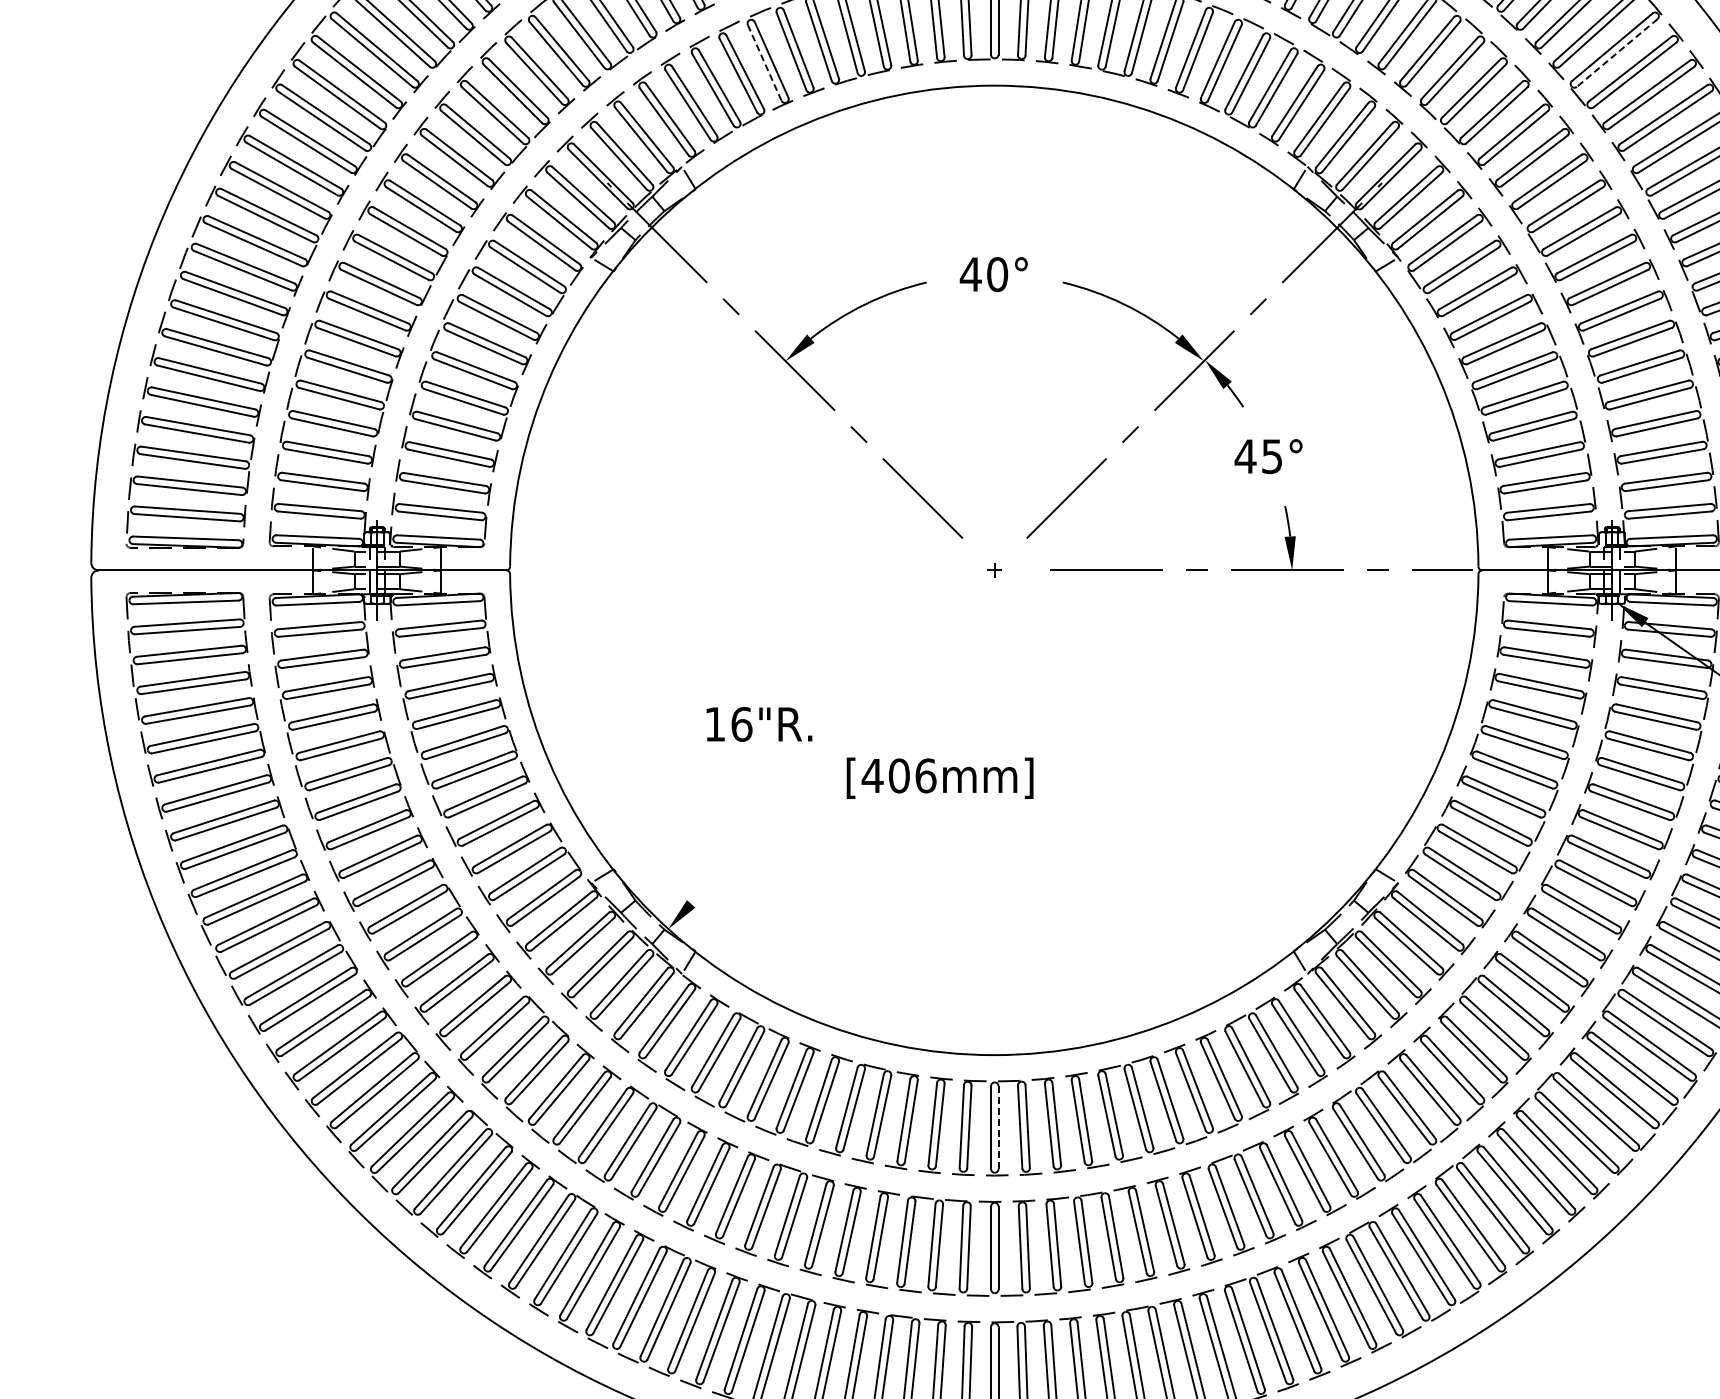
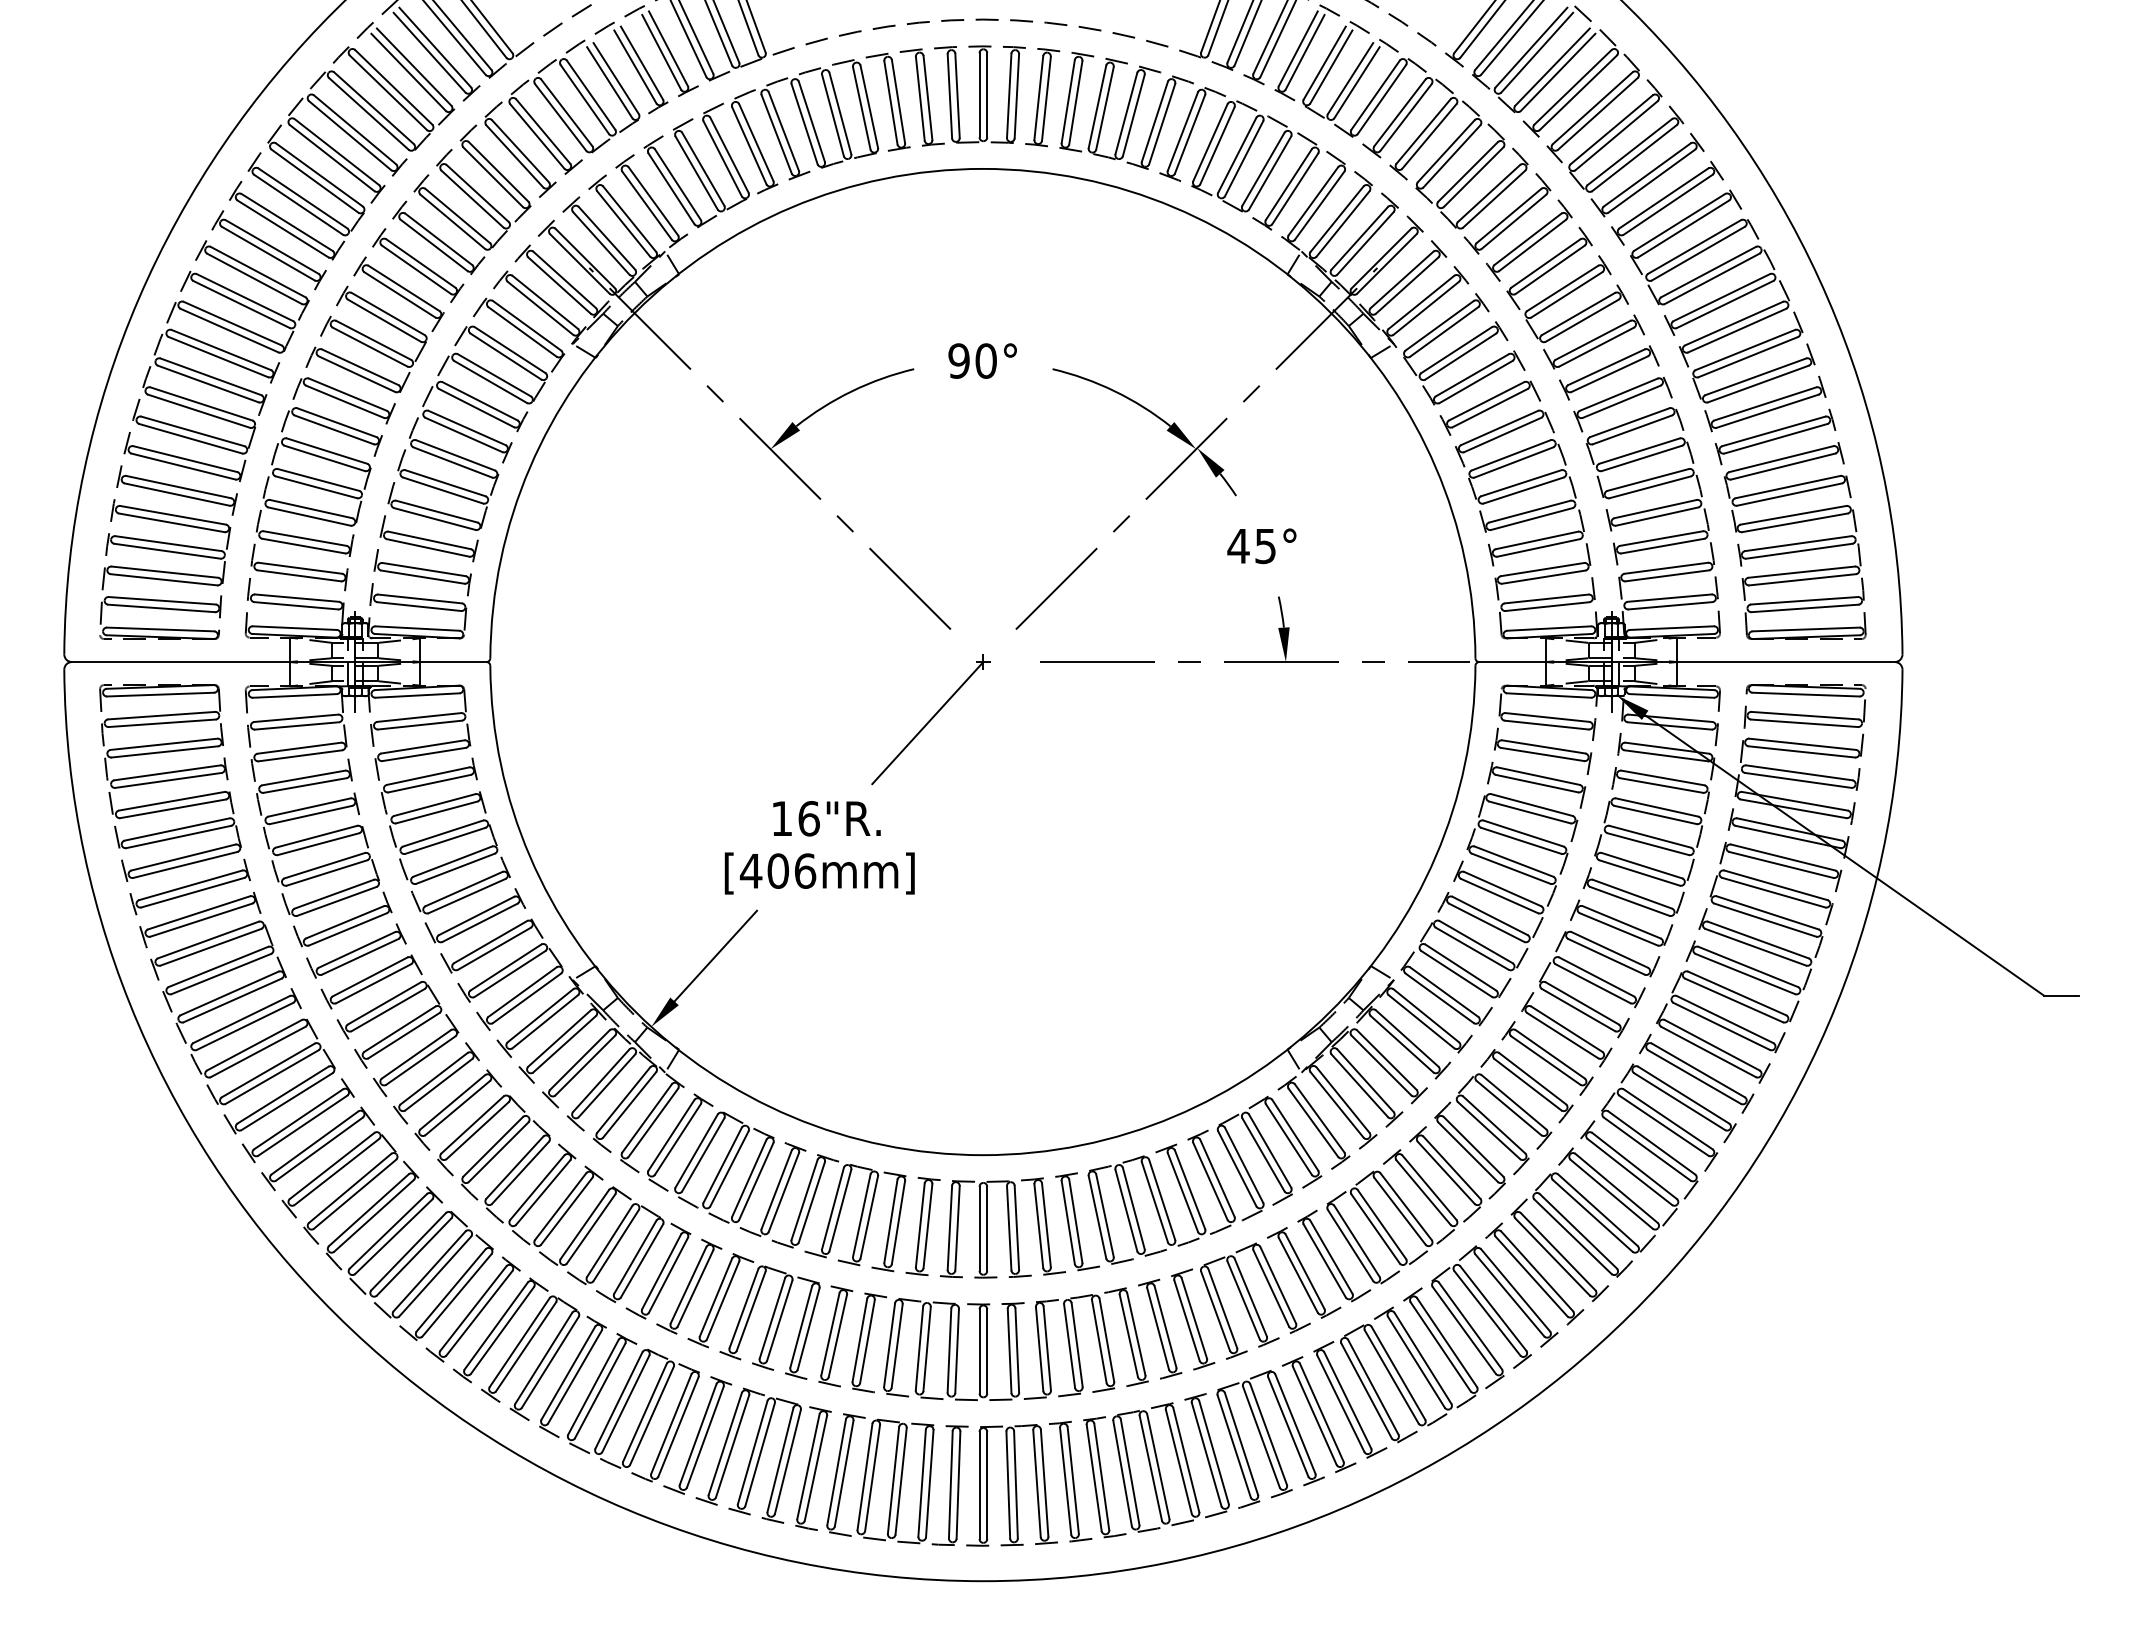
line: (1617, 52) -> (1616, 135), dashed -> solid
line: (764, 63) -> (749, 146), dashed -> solid
text: (970, 273) -> (958, 360), 40° -> 90°
line: (939, 630) -> (927, 723), added
text: (758, 724) -> (826, 818), moved
text: (939, 778) -> (819, 873), moved
line: (731, 858) -> (715, 955), added
line: (998, 1127) -> (987, 1228), dashed -> solid

